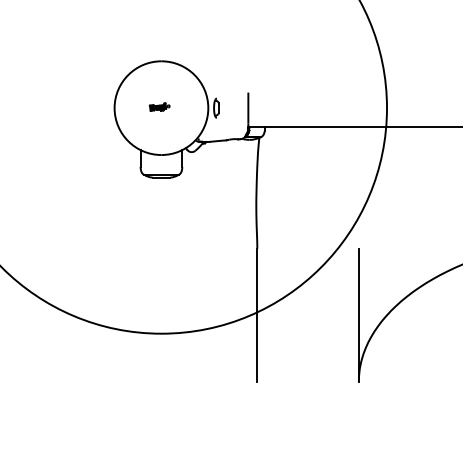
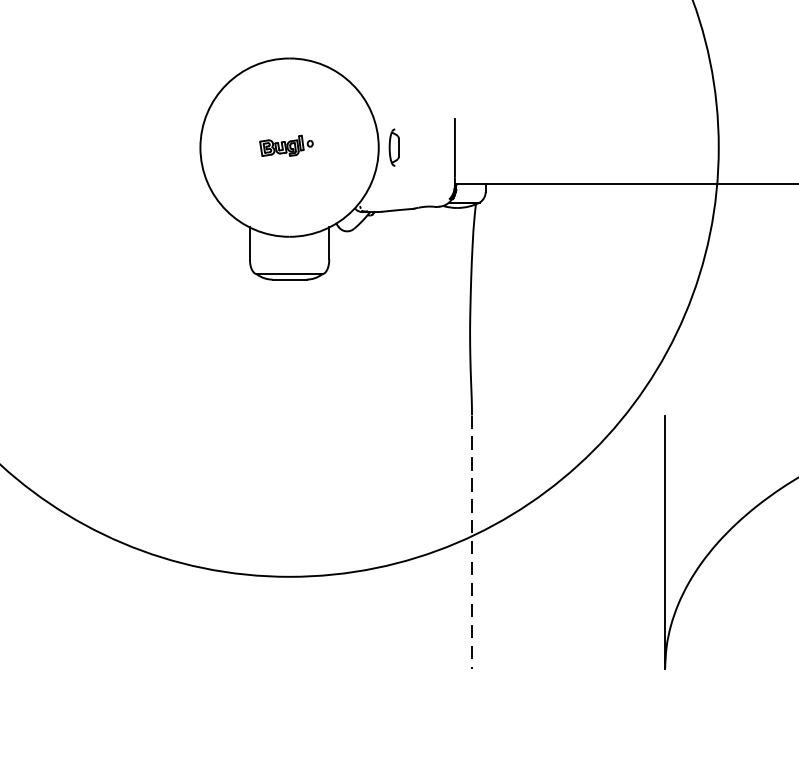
part: (159, 106) -> (285, 144), size x1.4
line: (257, 315) -> (472, 542), solid -> dashed

